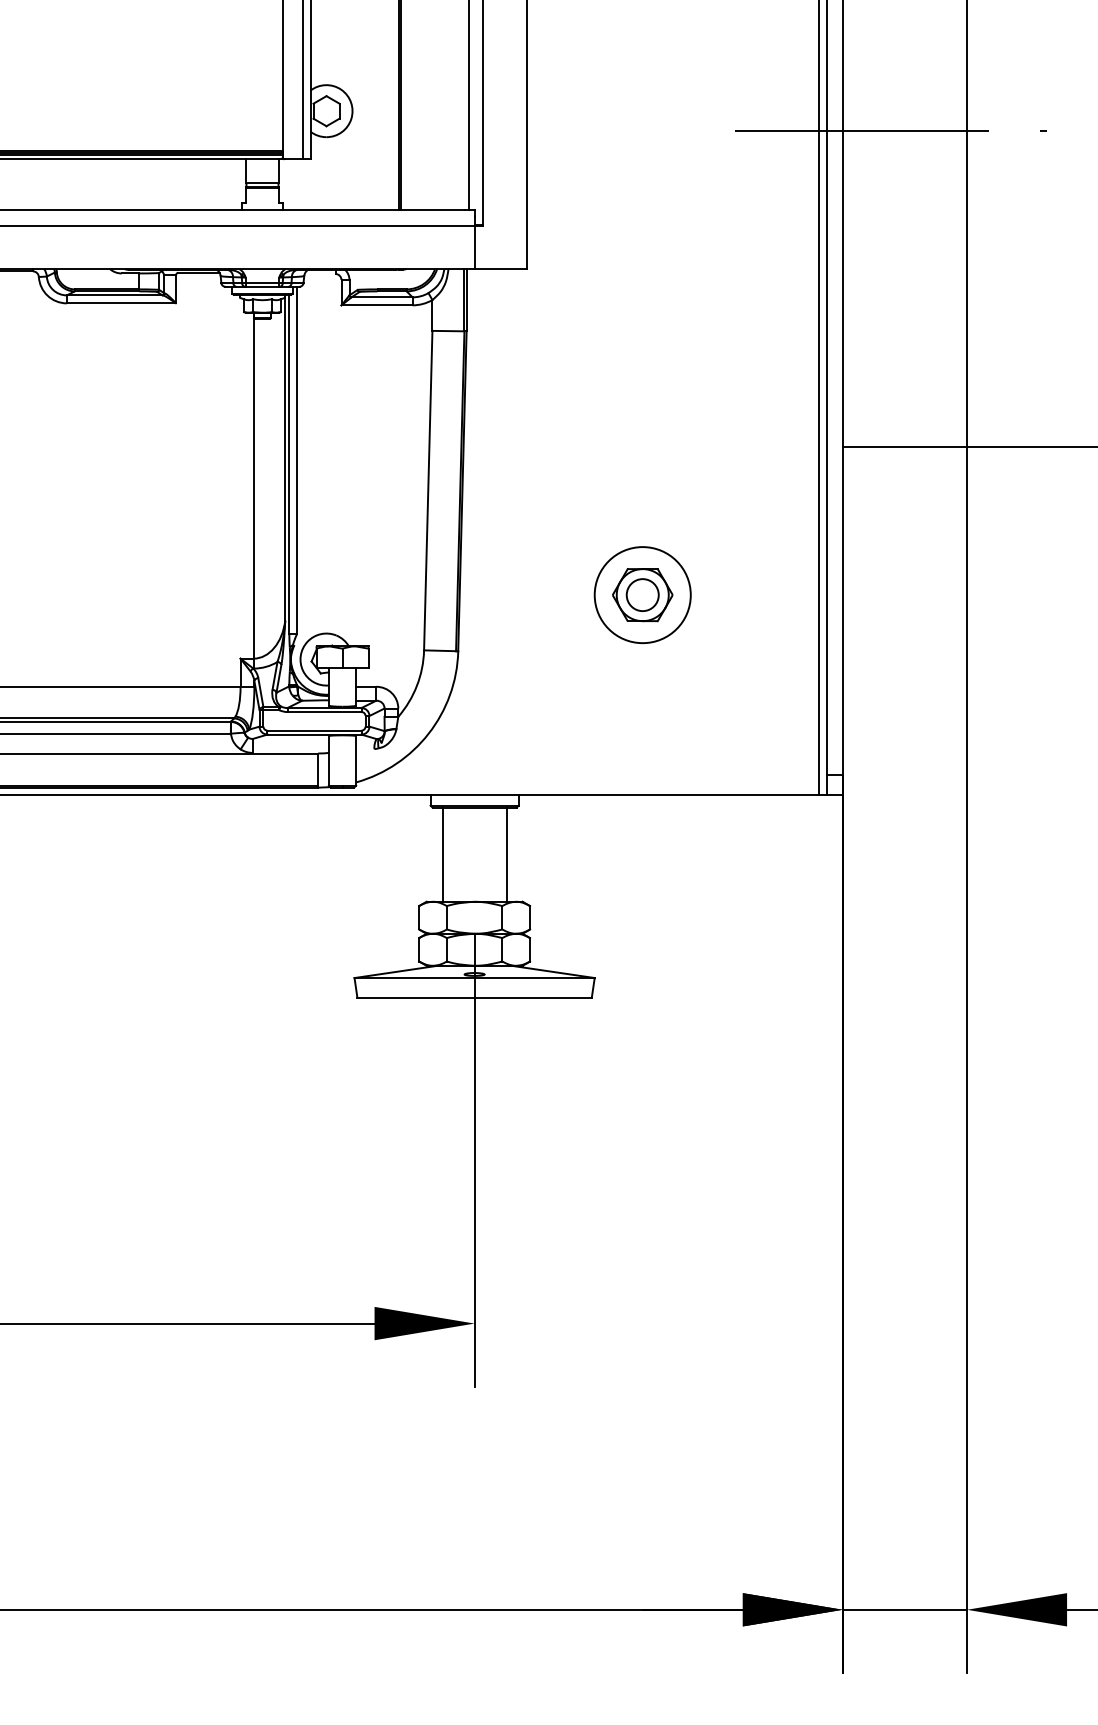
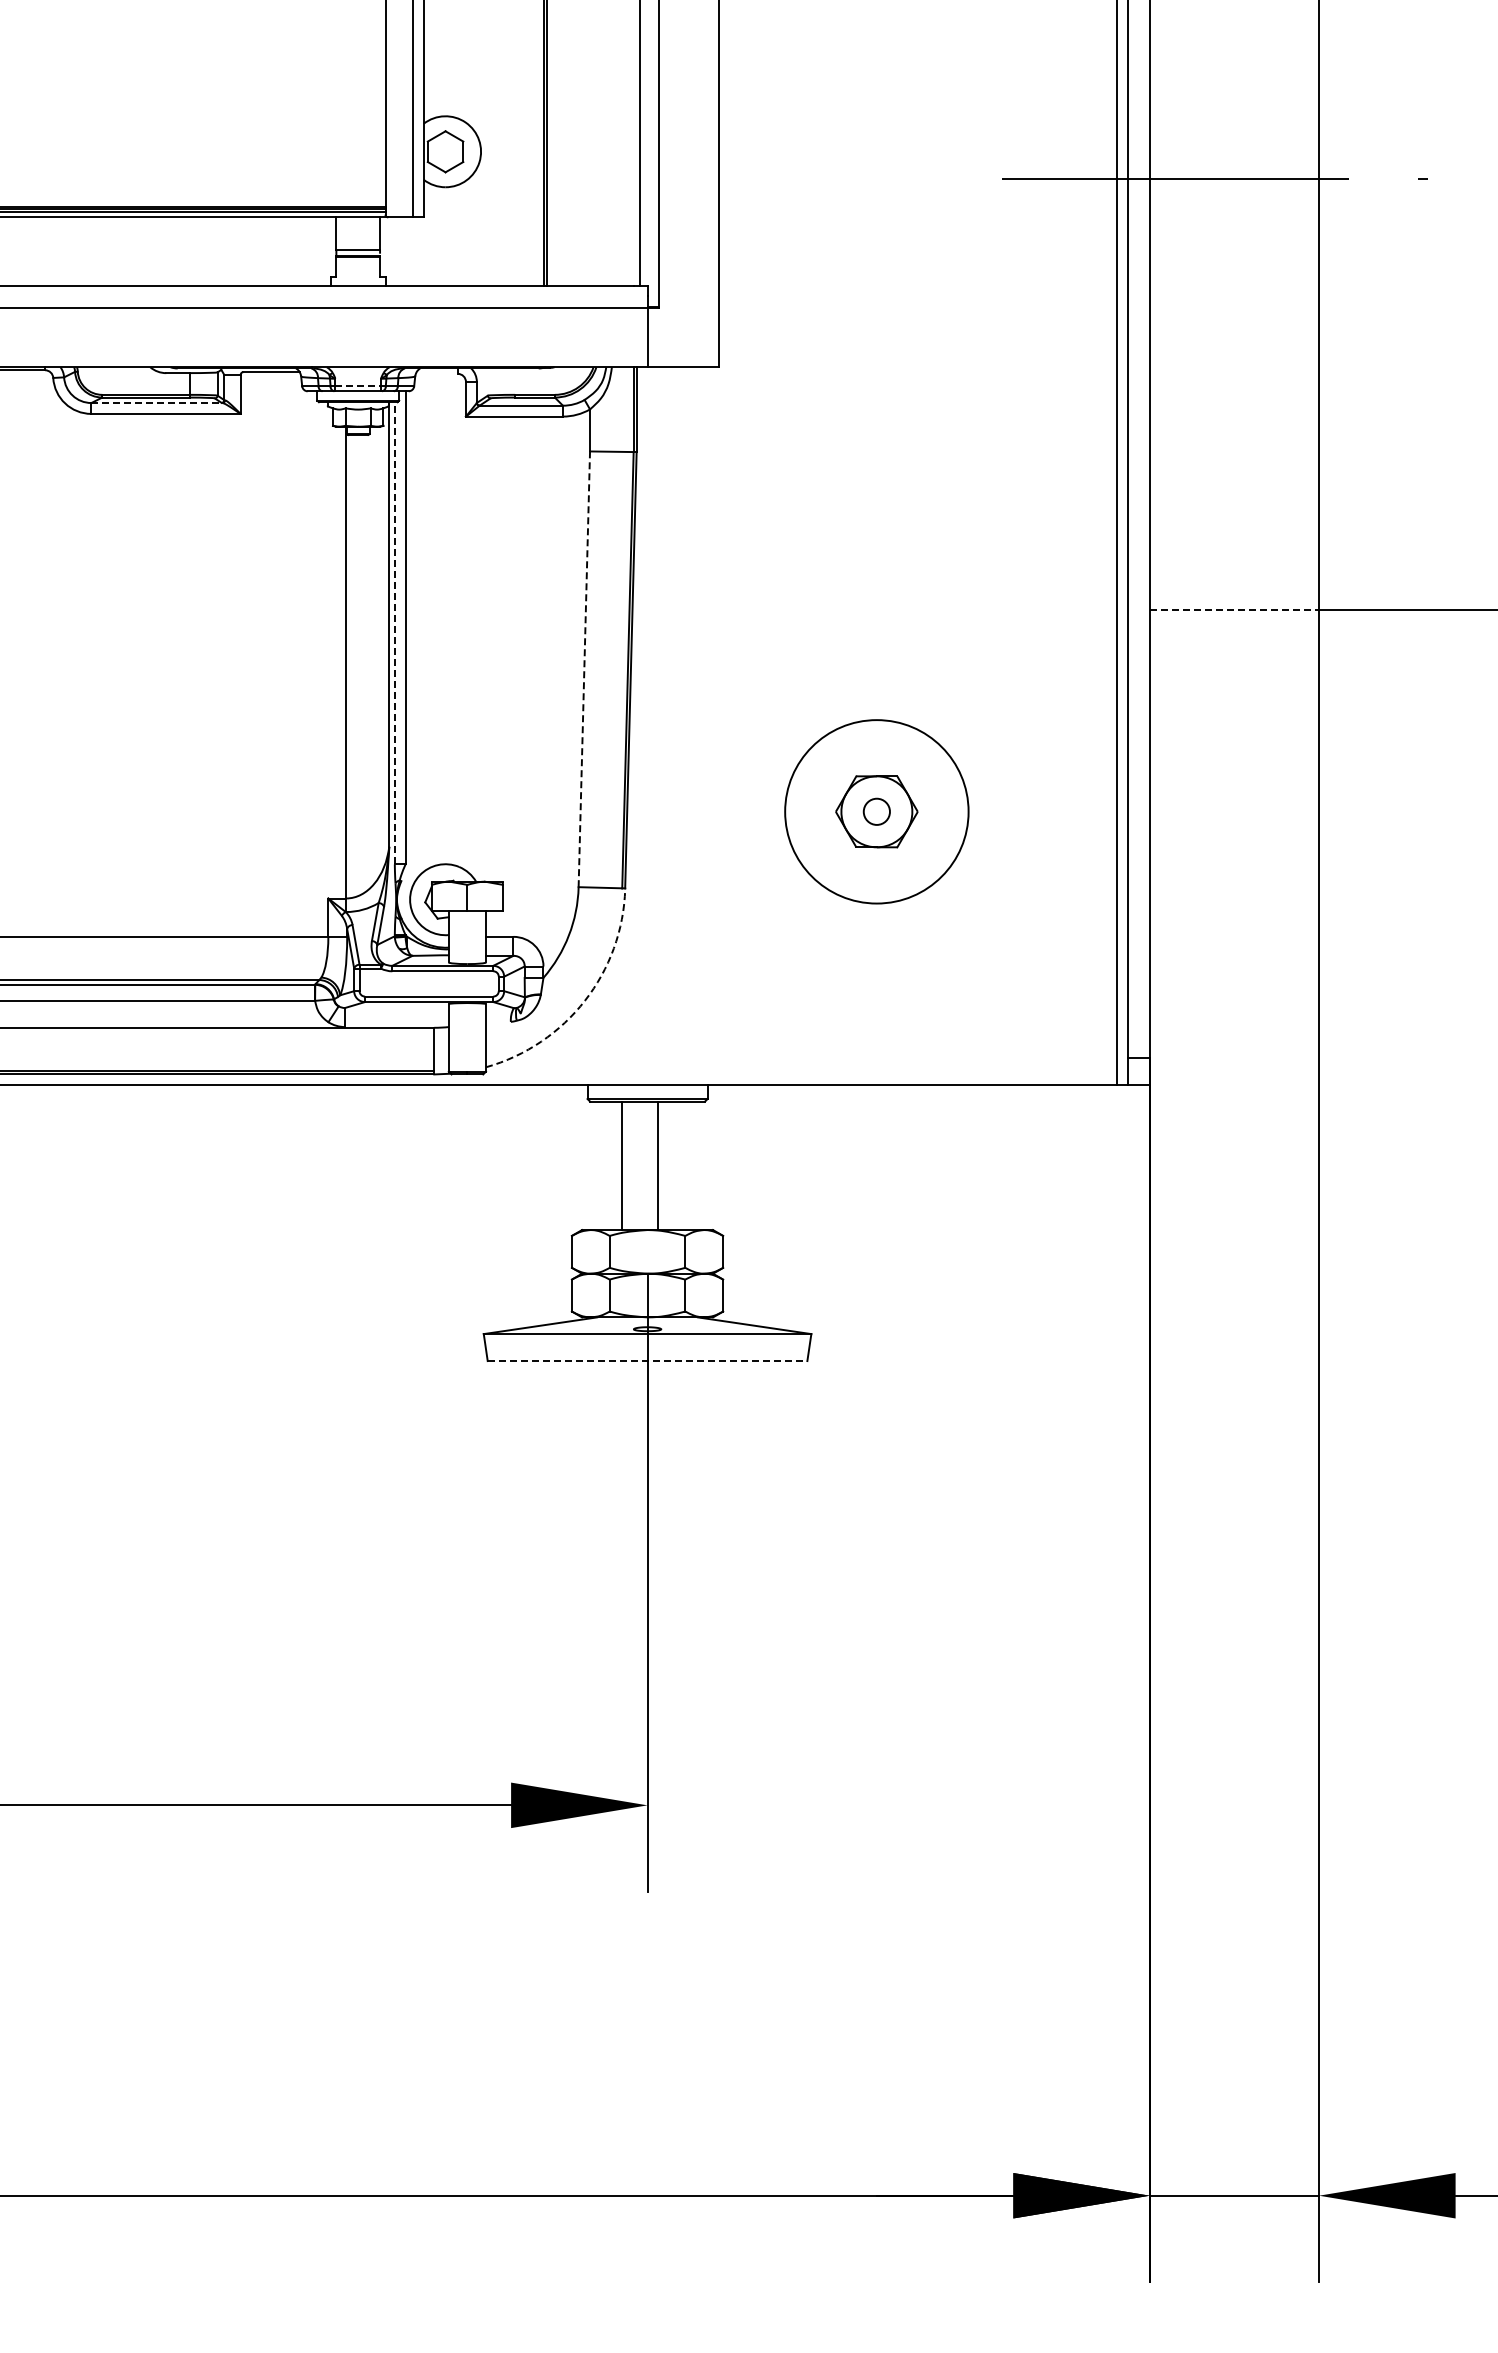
line: (262, 283) -> (358, 386), solid -> dashed
line: (114, 295) -> (156, 403), solid -> dashed
line: (904, 447) -> (1234, 610), solid -> dashed
line: (289, 463) -> (394, 632), solid -> dashed
line: (428, 490) -> (584, 669), solid -> dashed
circle: (642, 594) -> (876, 811), size x0.6
circle: (642, 594) -> (876, 811), size x1.4
arc: (429, 733) -> (585, 1000), solid -> dashed
line: (442, 854) -> (657, 1165), moved
line: (506, 854) -> (622, 1165), moved
line: (474, 998) -> (647, 1361), solid -> dashed

